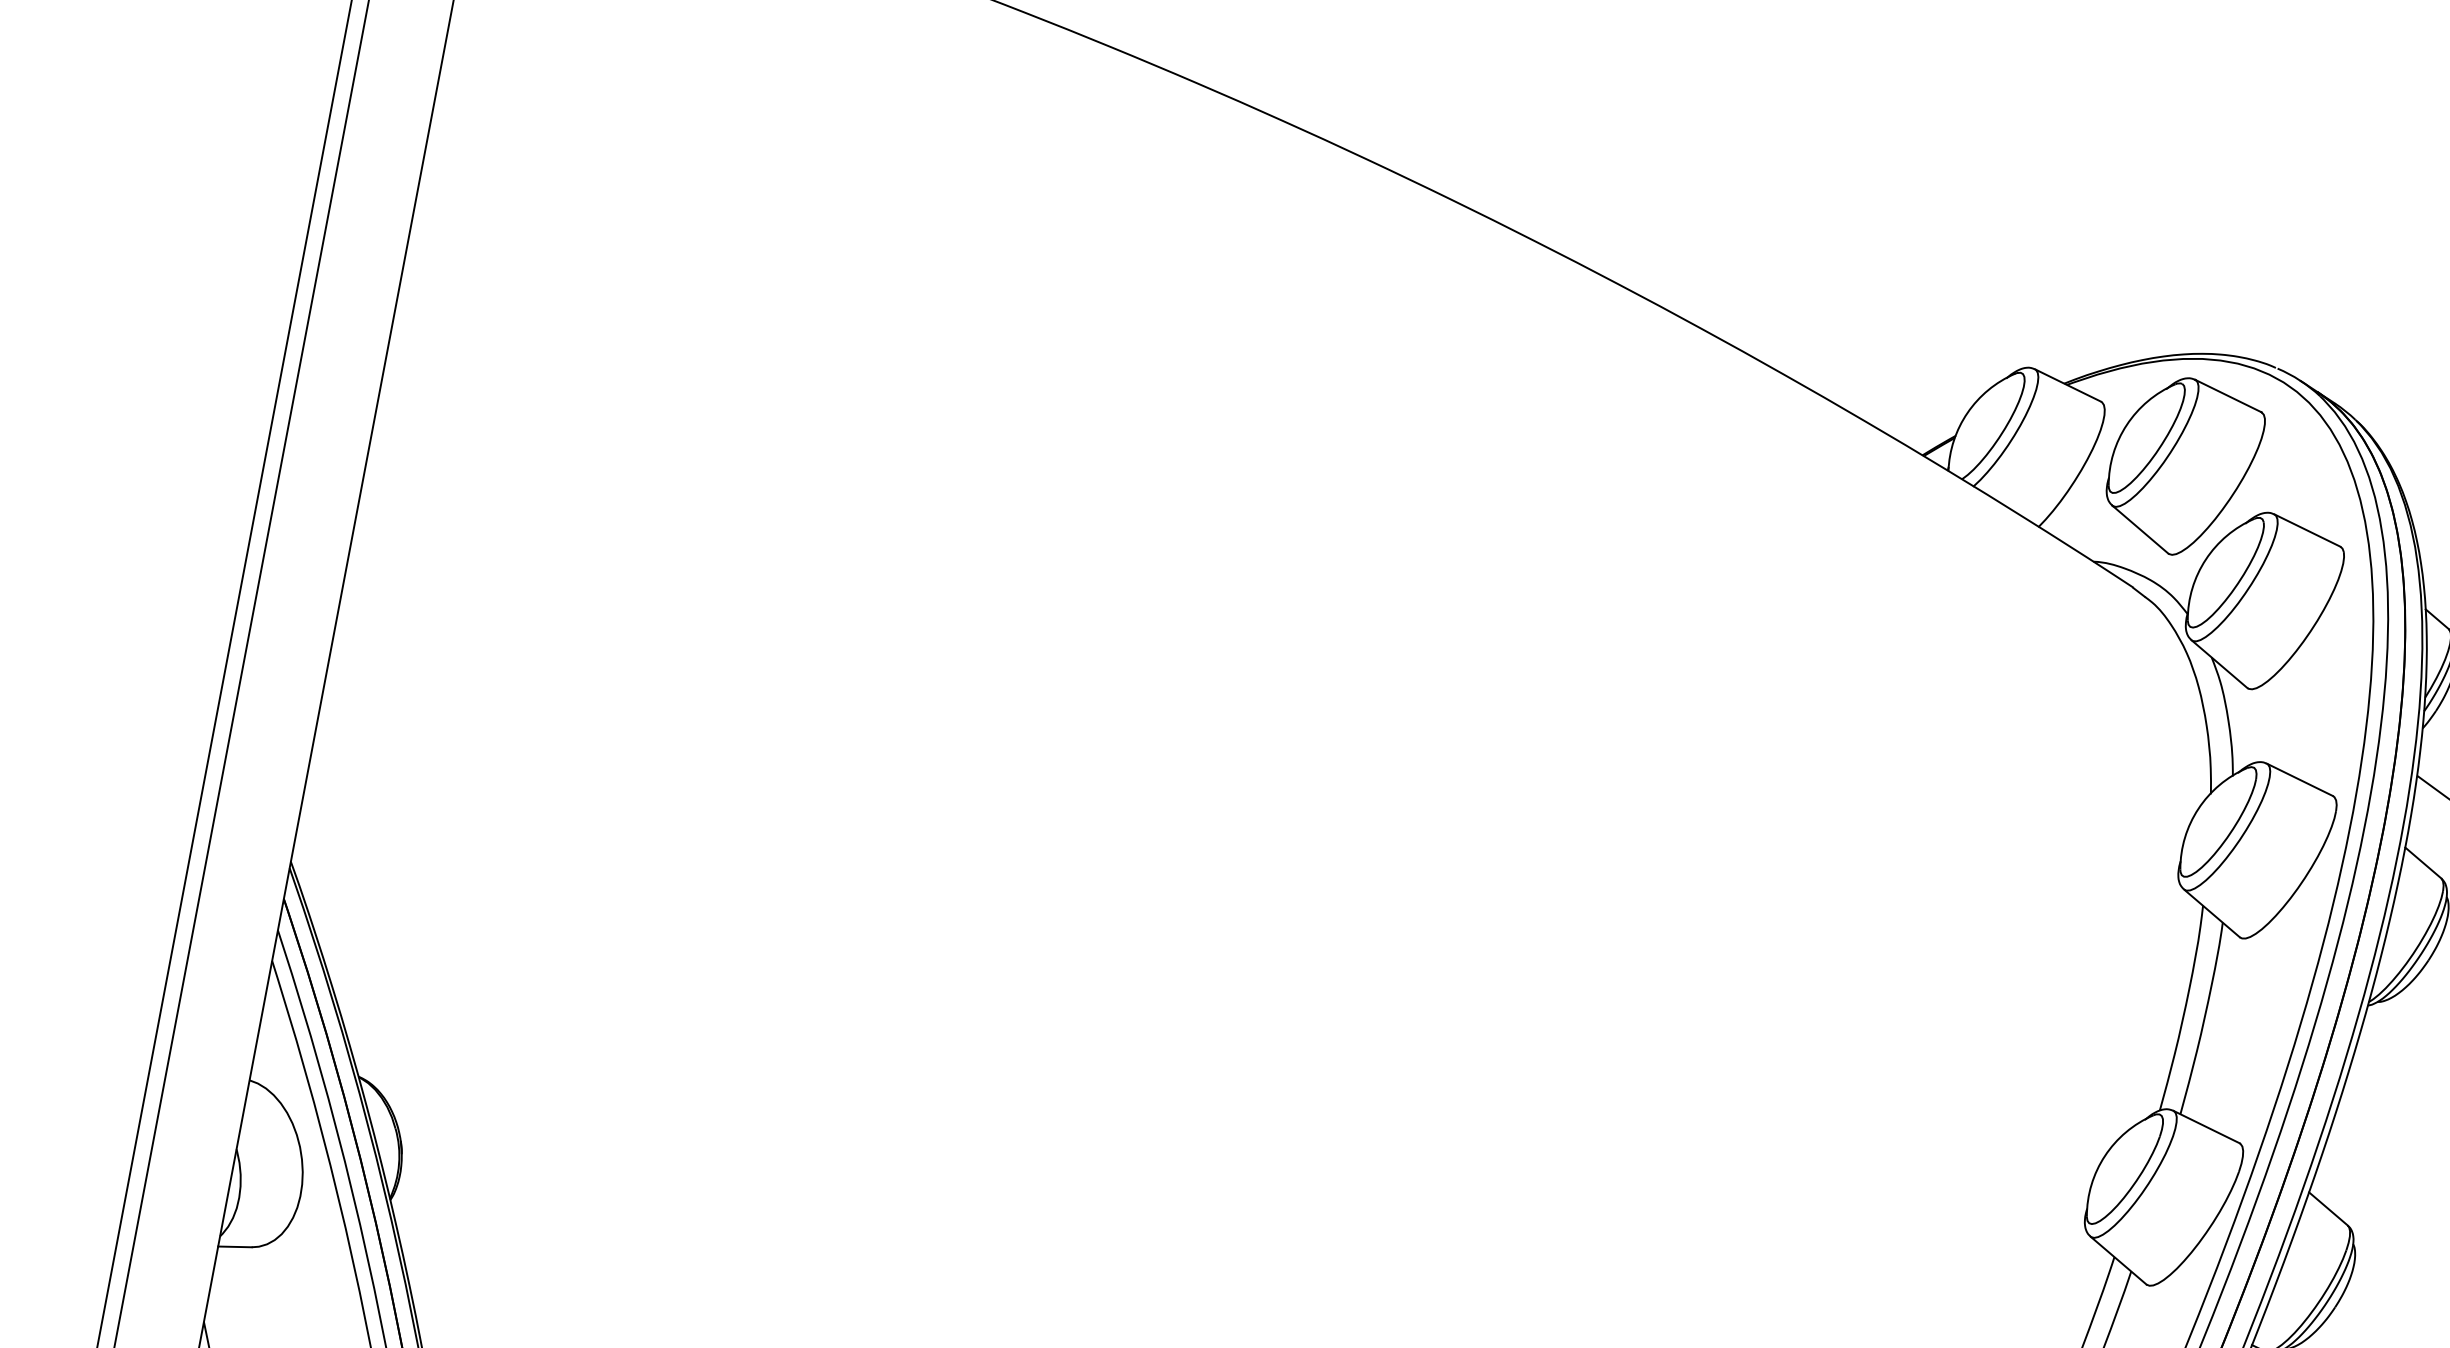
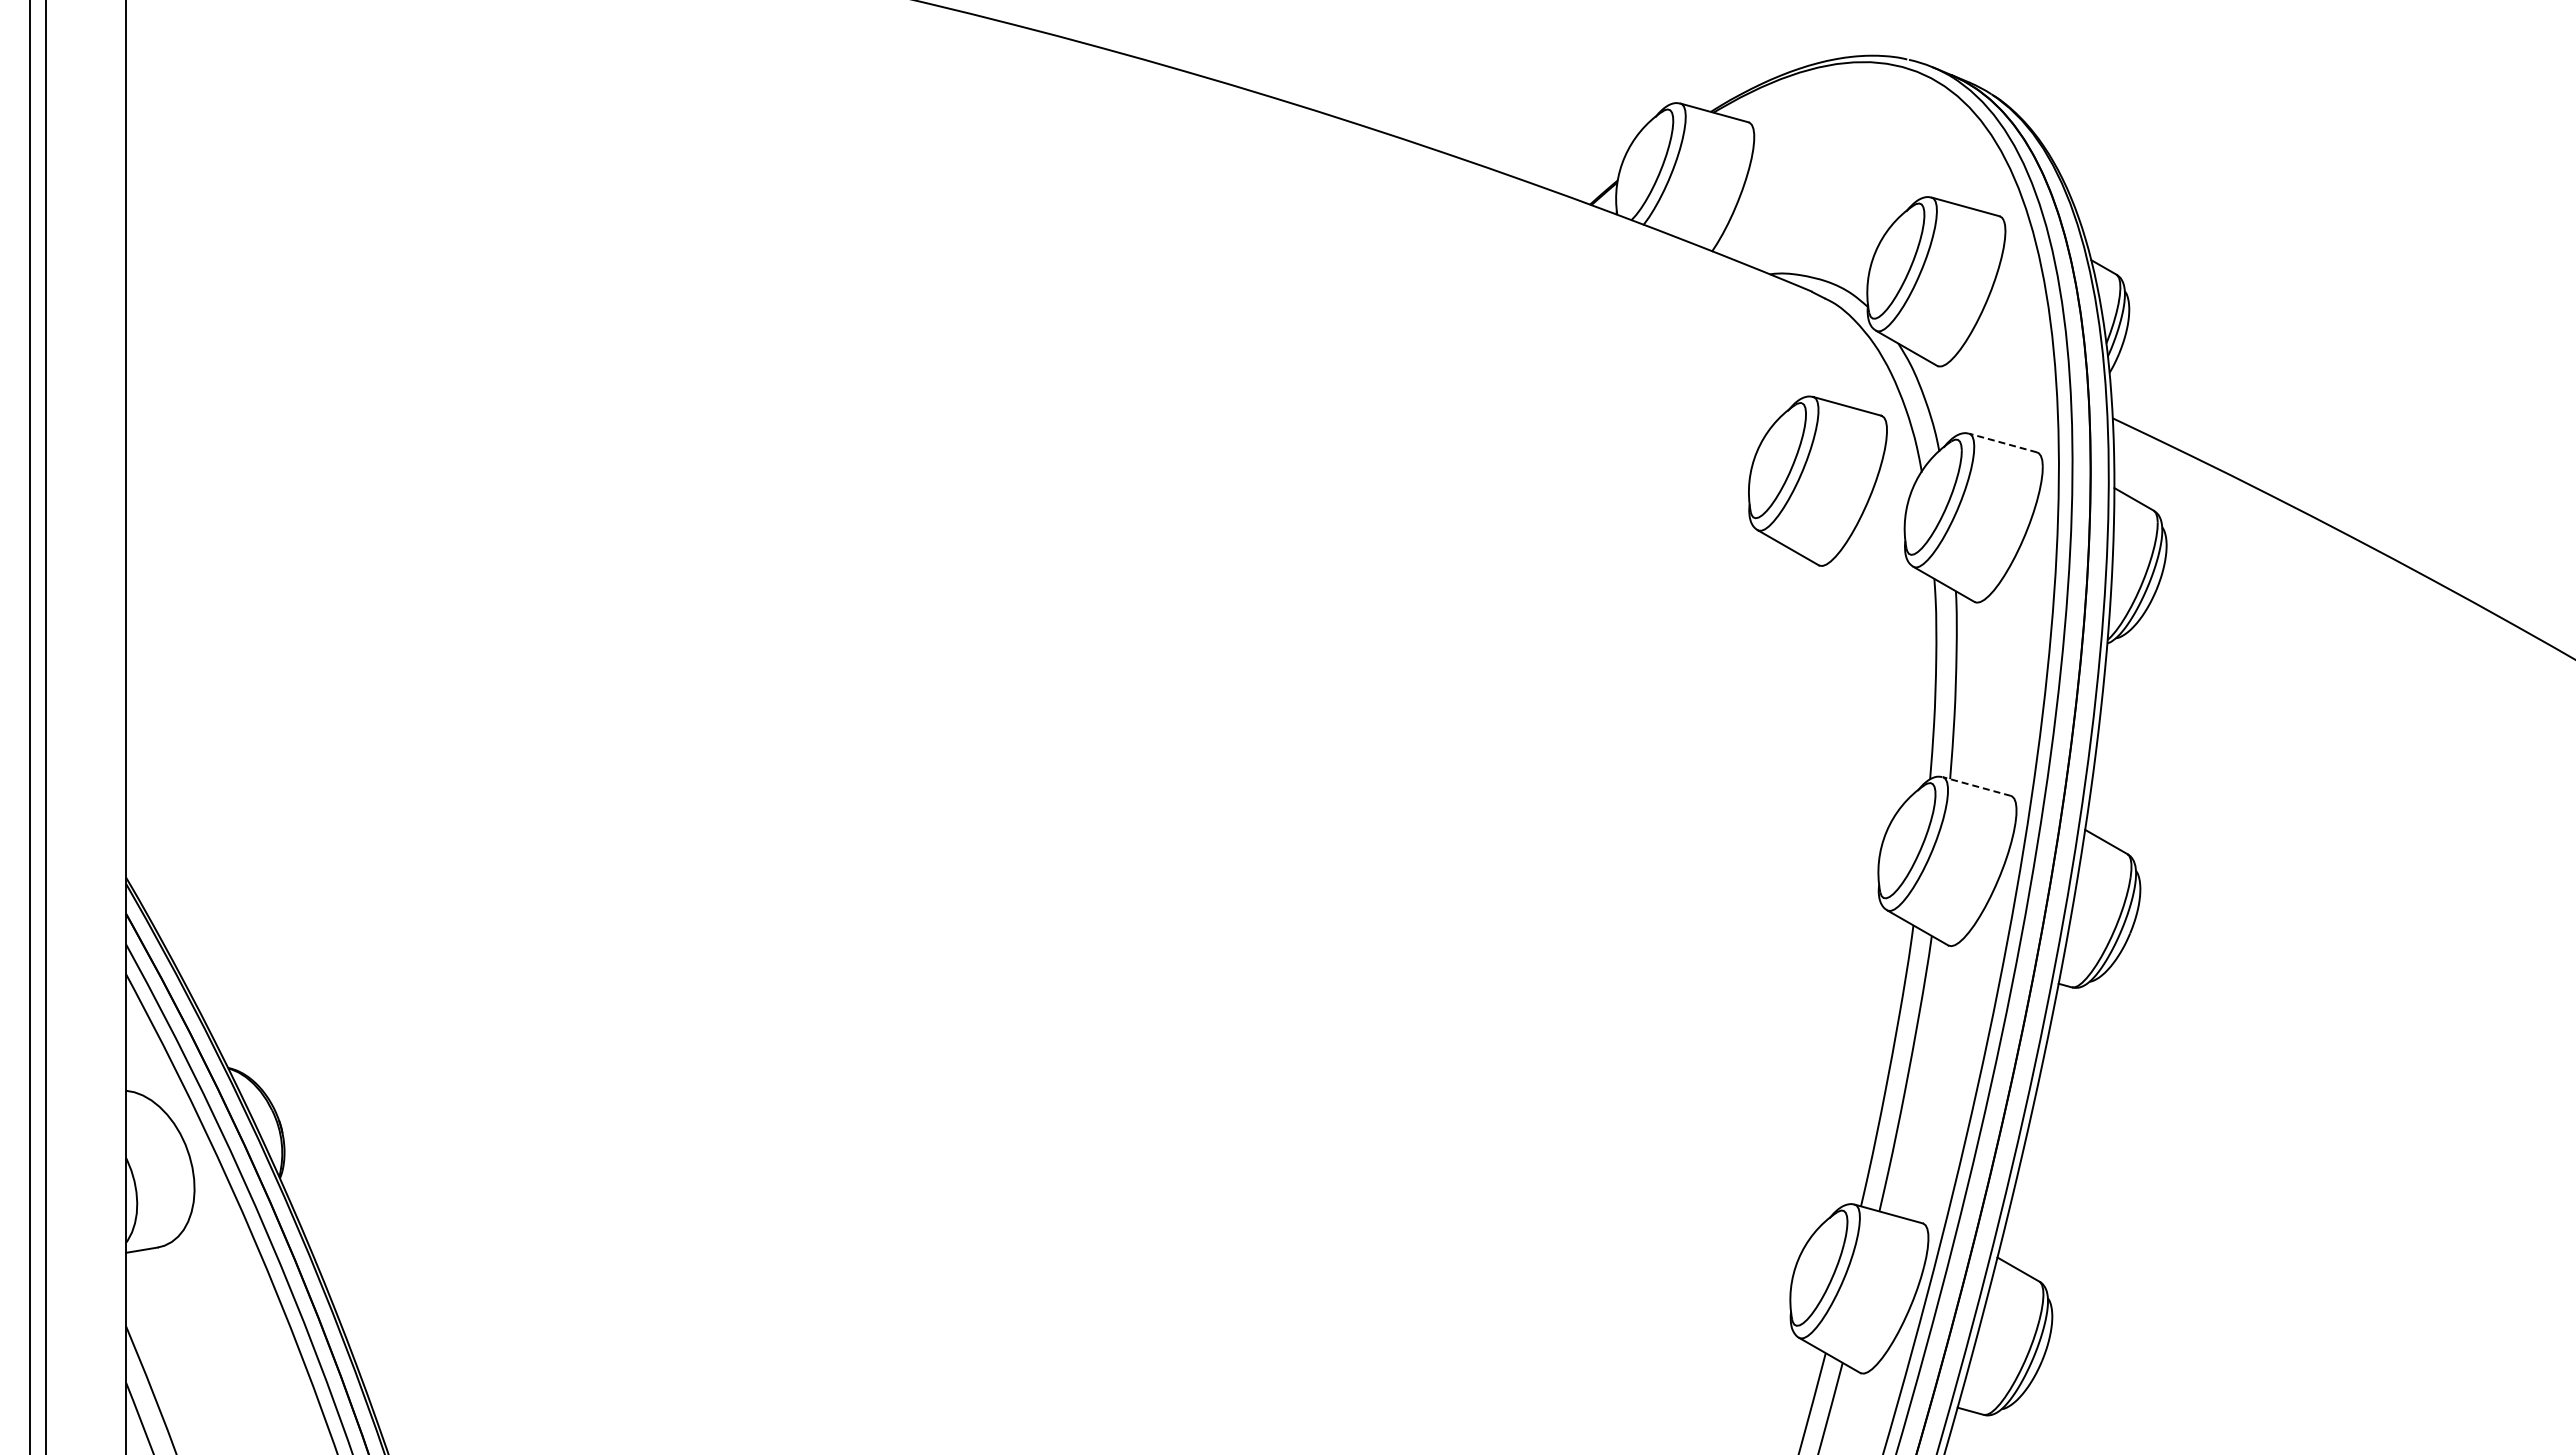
part: (2183, 466) -> (1817, 480), moved
line: (2299, 779) -> (2002, 442), solid -> dashed
line: (2206, 1126) -> (1976, 786), solid -> dashed

